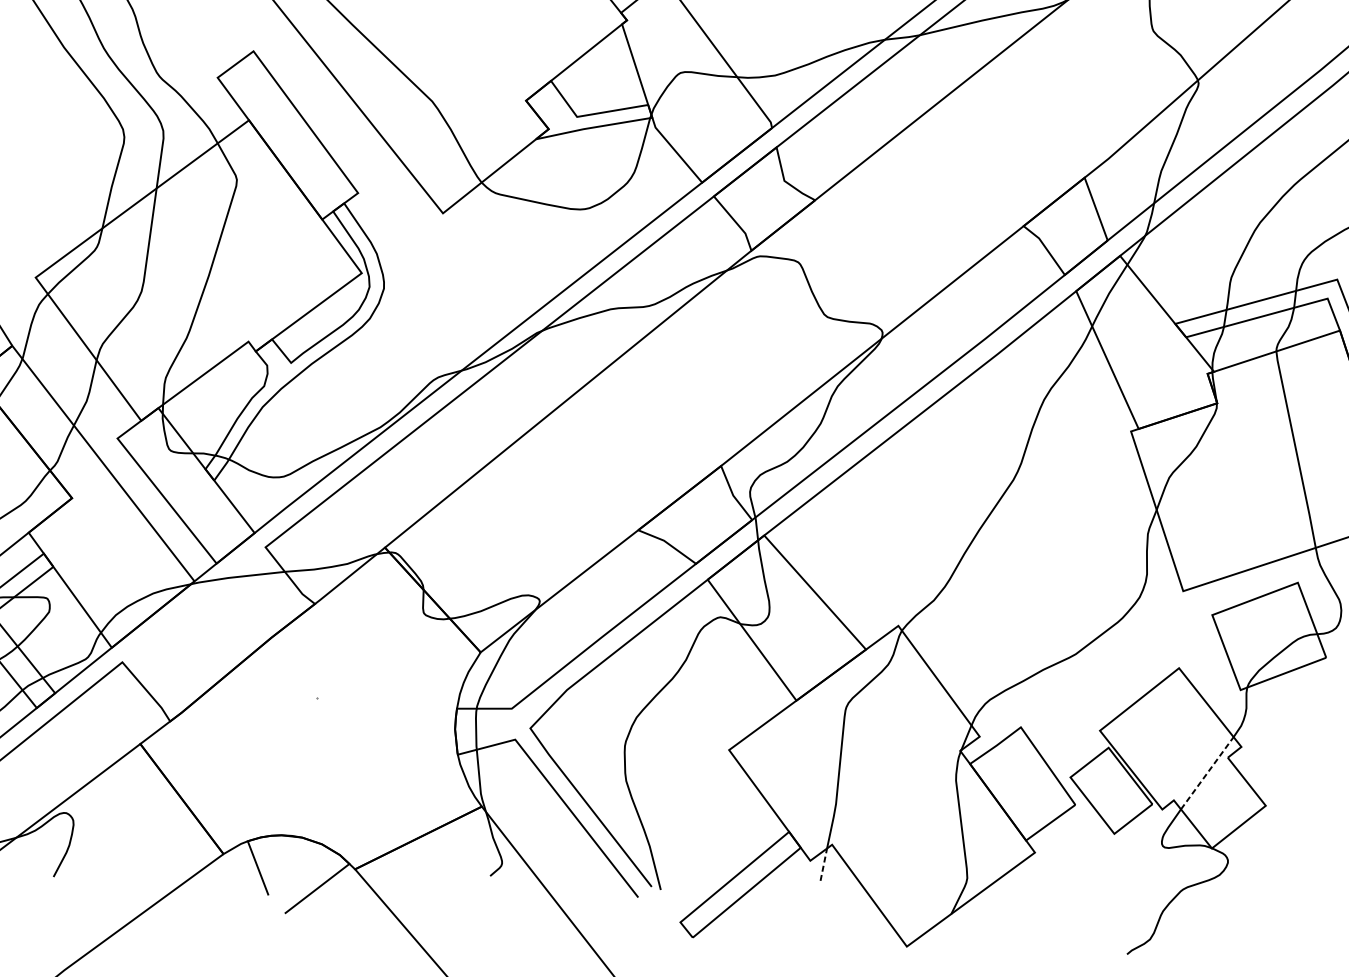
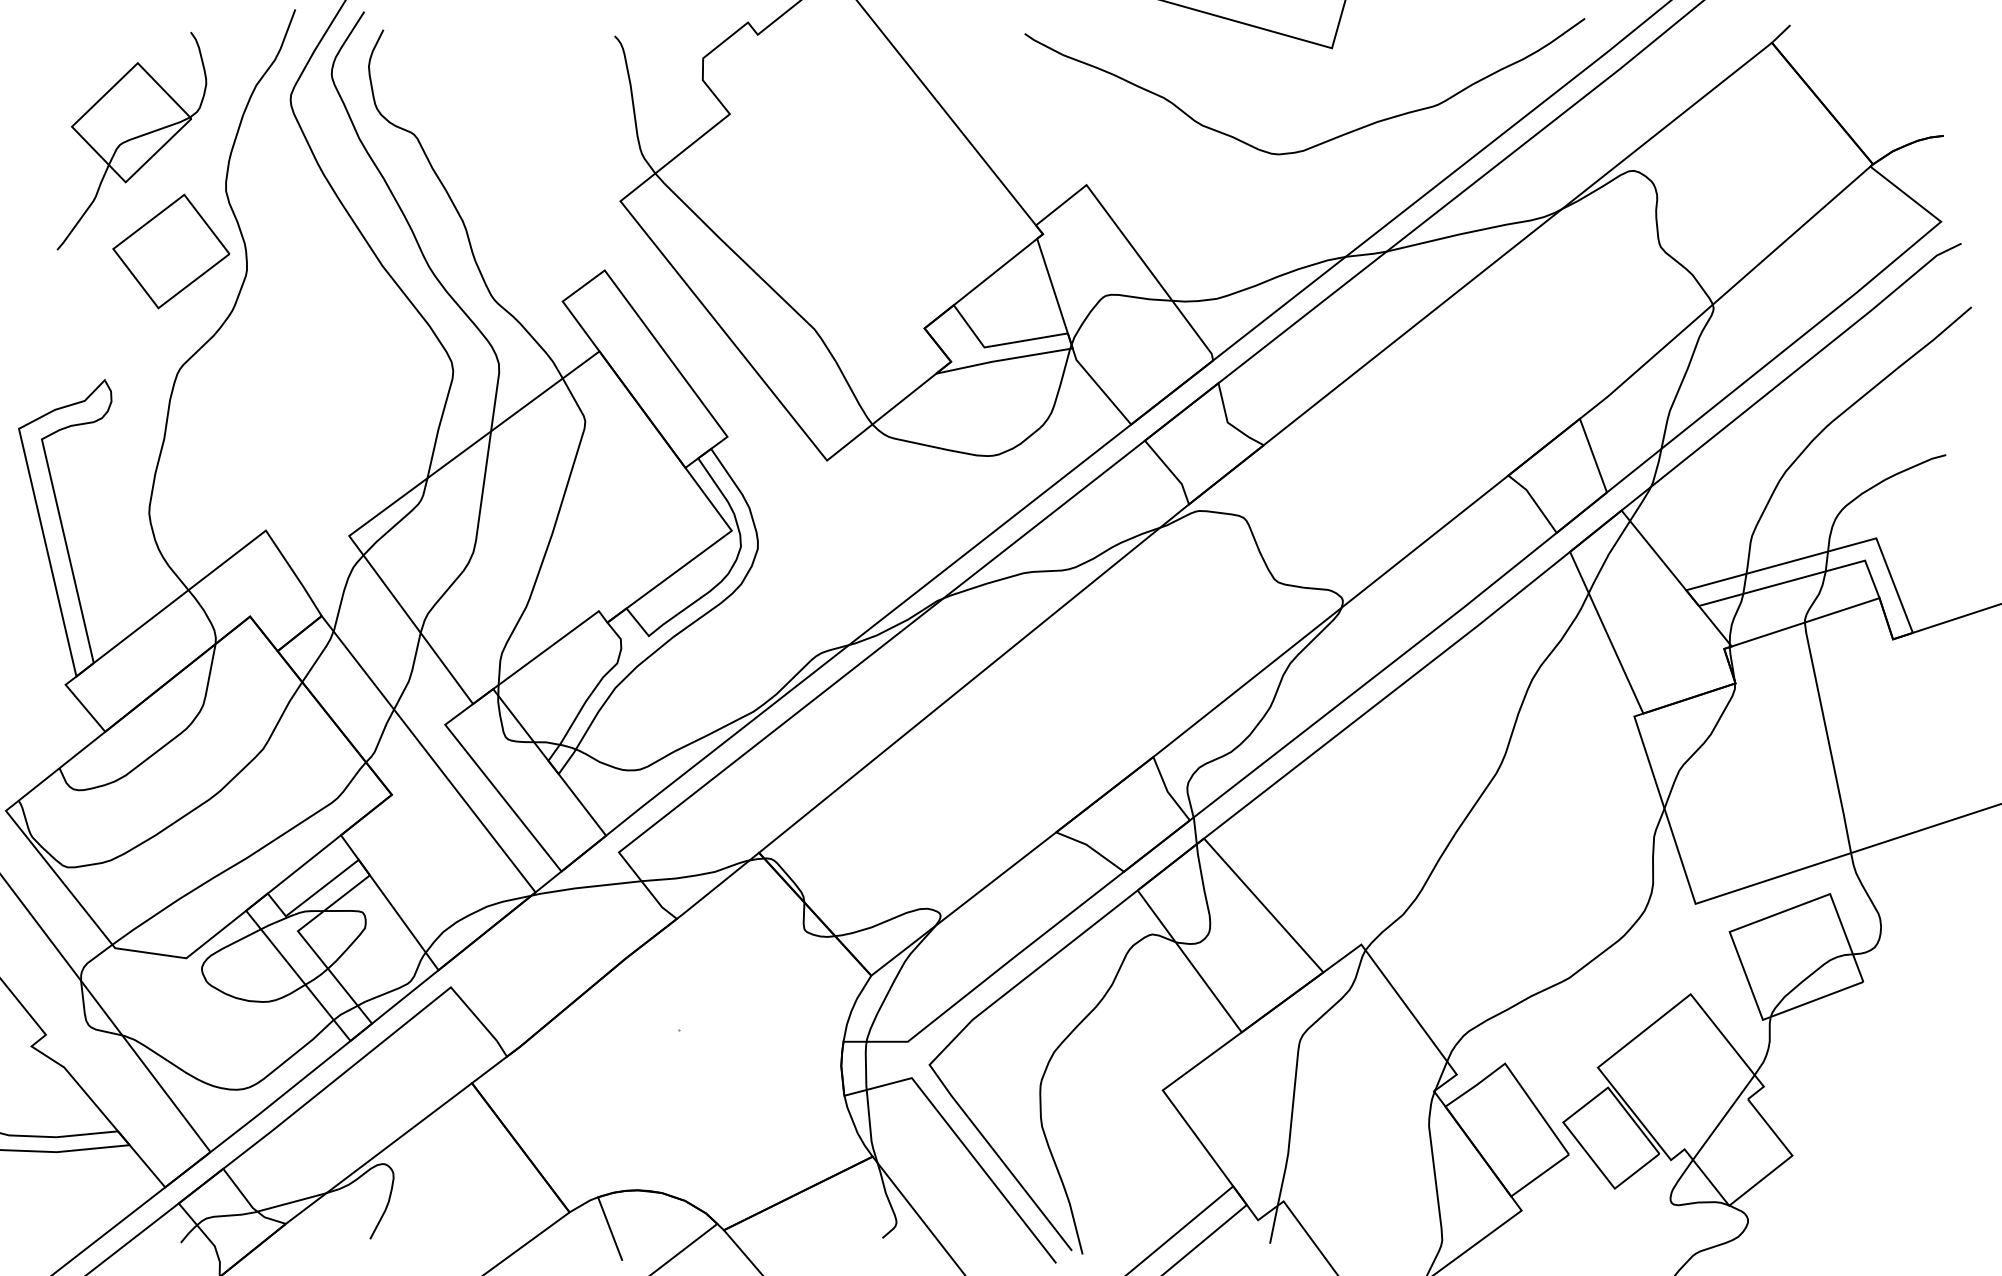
line: (1207, 773) -> (1724, 1117), dashed -> solid
line: (823, 864) -> (1273, 1224), dashed -> solid

